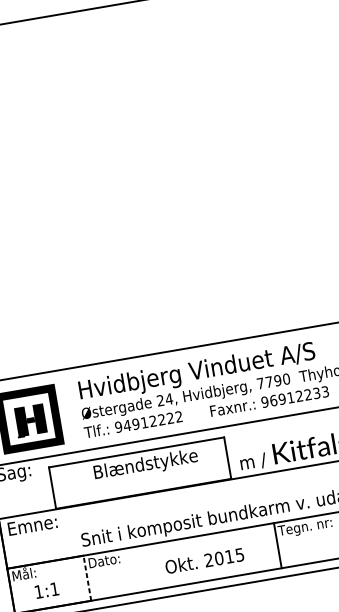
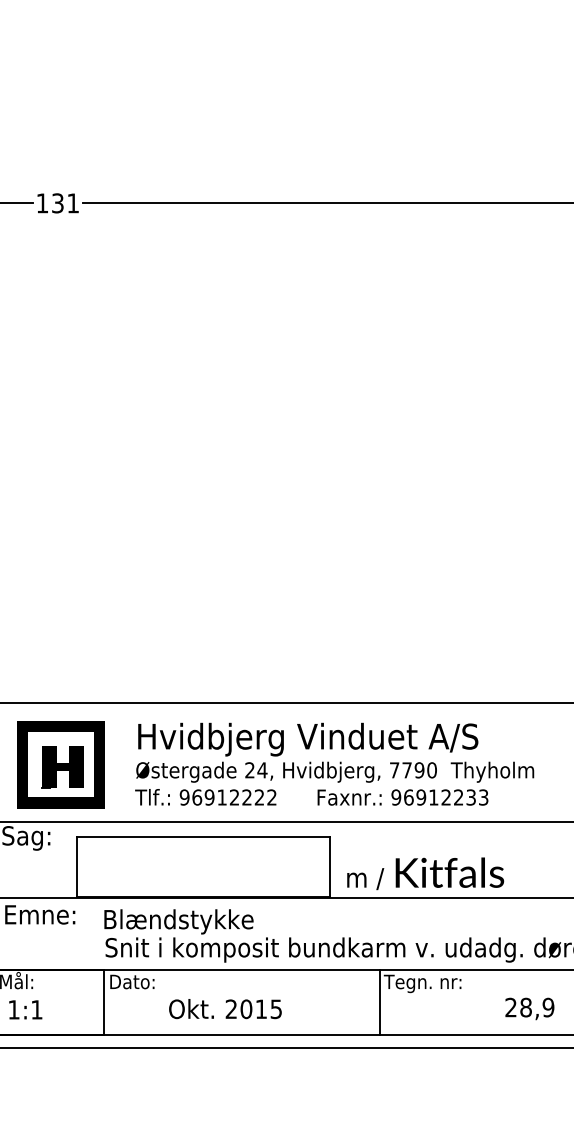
text: (127, 425) -> (197, 797), 94912222 -> 96912222
text: (145, 465) -> (178, 921), moved
text: (204, 561) -> (225, 1009), moved
line: (87, 578) -> (104, 1002), dashed -> solid
text: (46, 590) -> (25, 1009), moved

